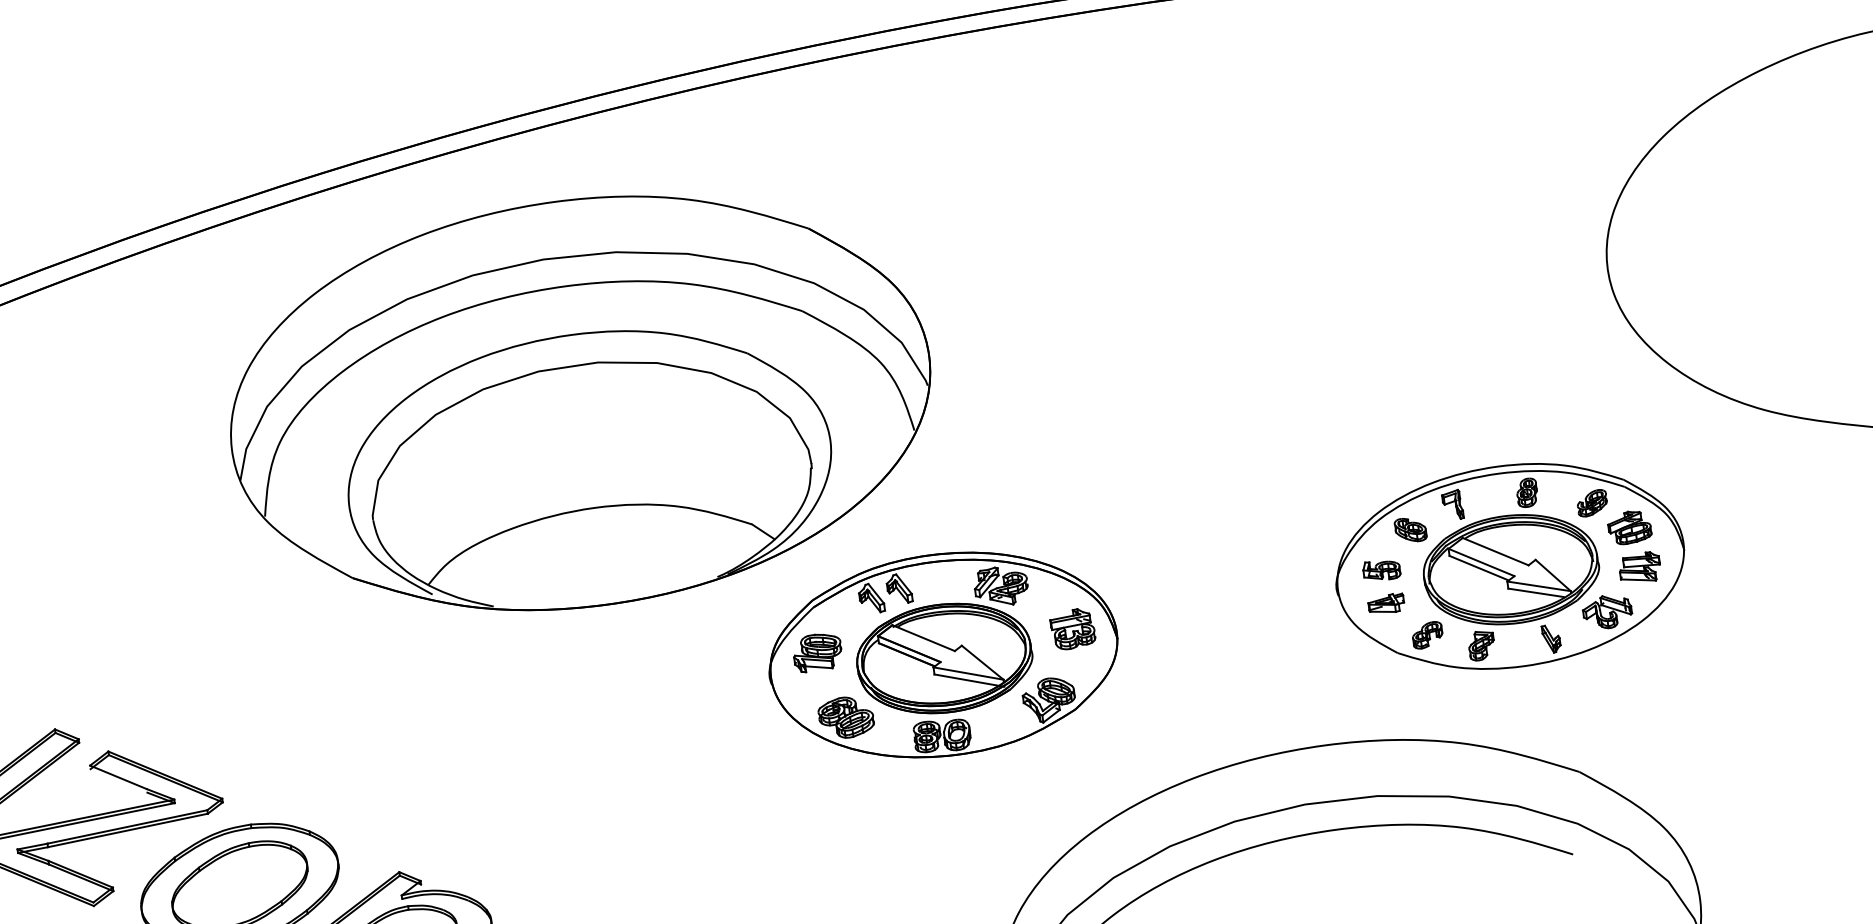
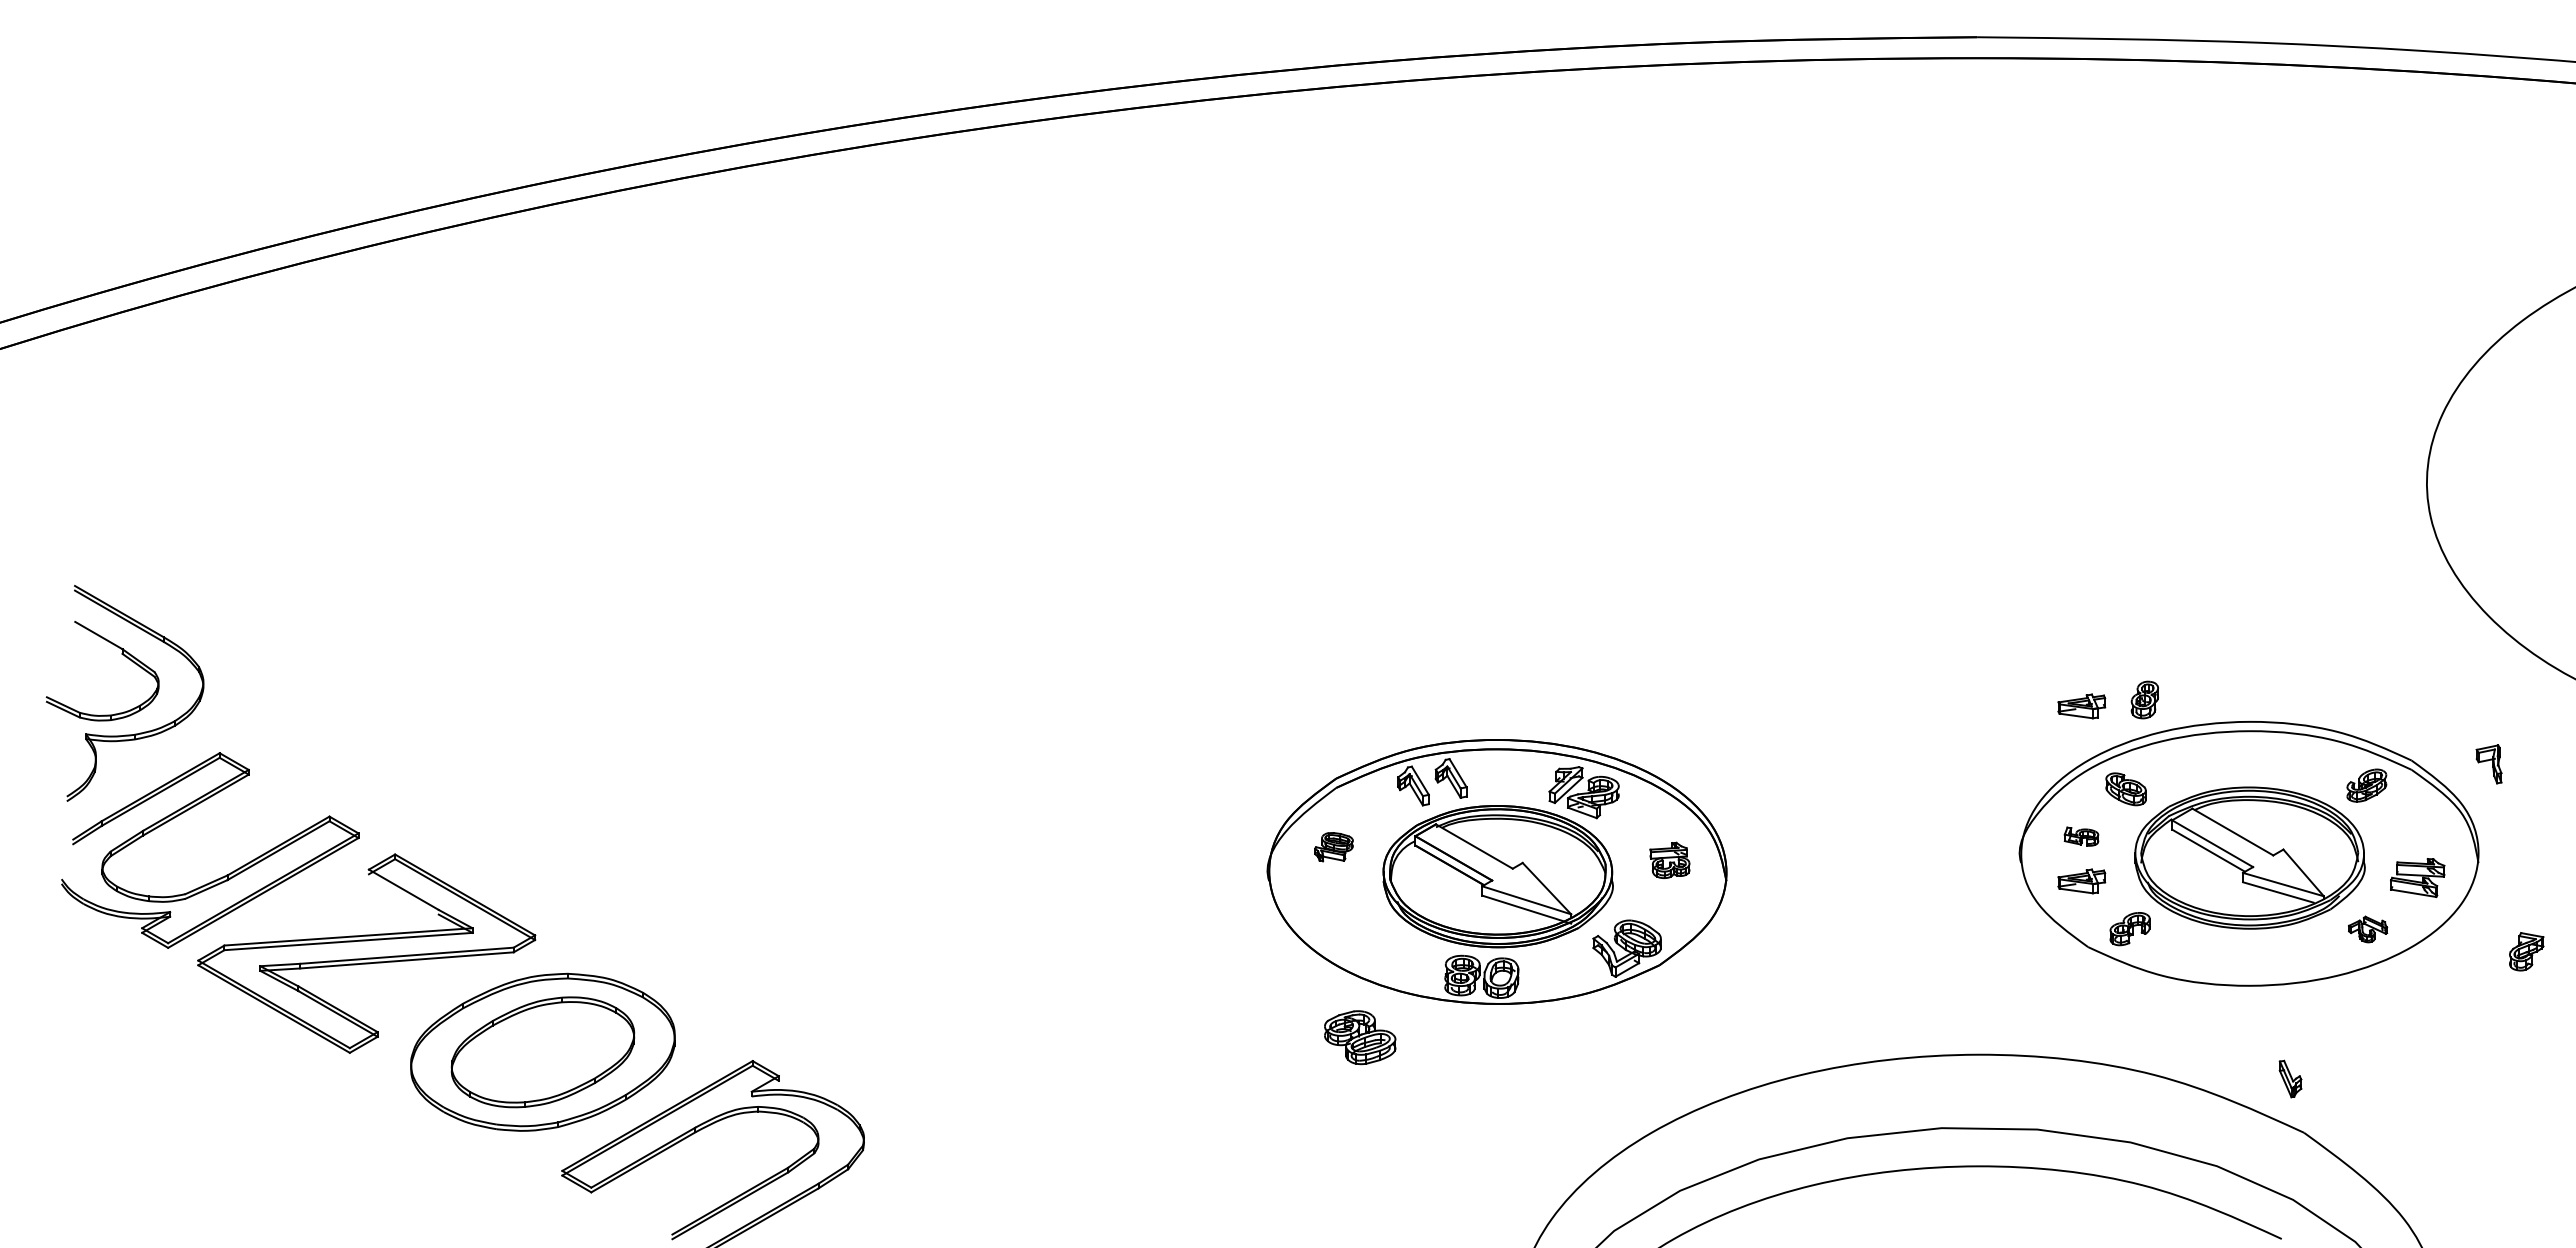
part: (580, 403) -> (1068, 482), removed
part: (1368, 471) -> (2081, 706), added
part: (1526, 492) -> (2144, 699), moved
part: (1452, 505) -> (2488, 764), moved
part: (1629, 527) -> (2410, 823), removed
part: (1381, 570) -> (2081, 836), size x0.7
part: (1607, 611) -> (2367, 929), size x0.6
part: (1072, 629) -> (1669, 860), size x0.7
part: (1551, 638) -> (2290, 1078), moved
part: (1481, 645) -> (2526, 951), moved
part: (817, 652) -> (1333, 846), size x0.6
part: (846, 717) -> (1360, 1037), moved

